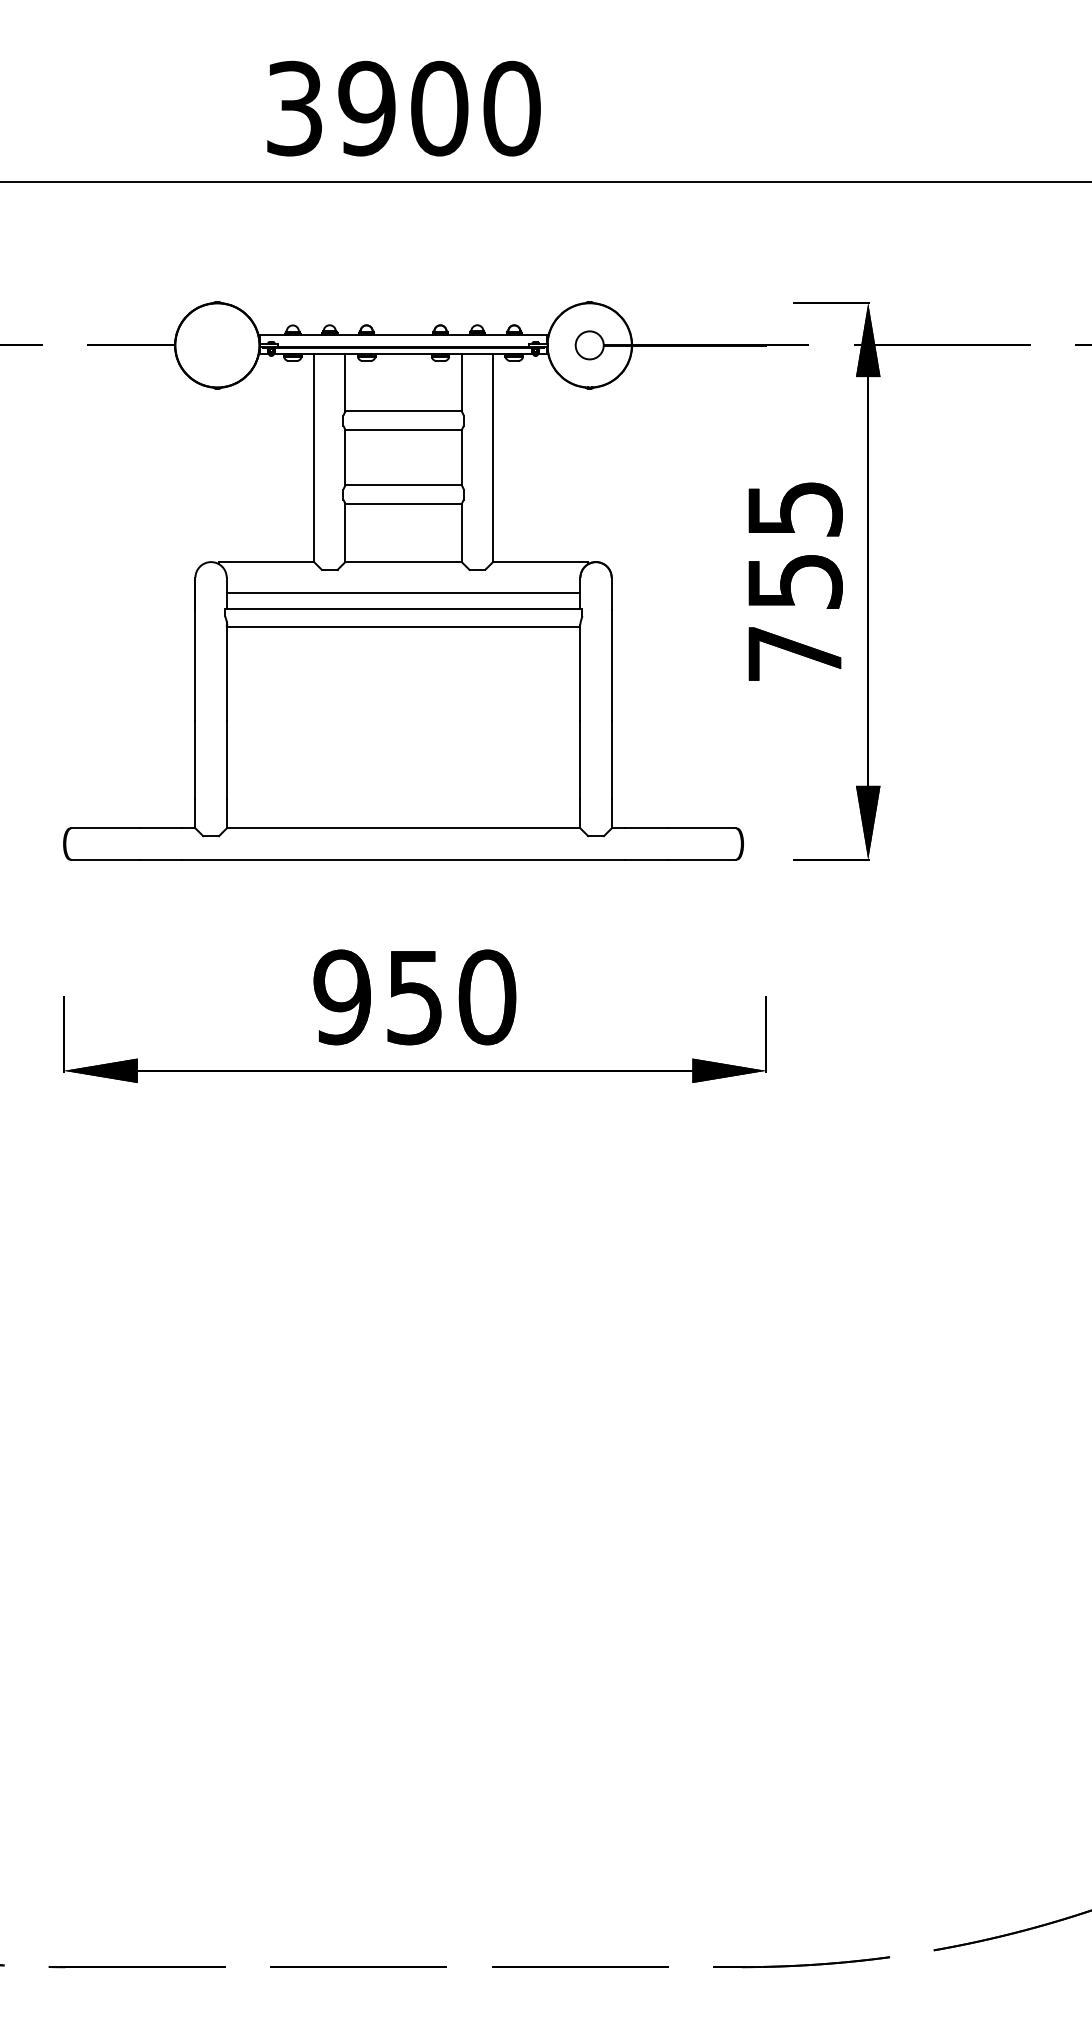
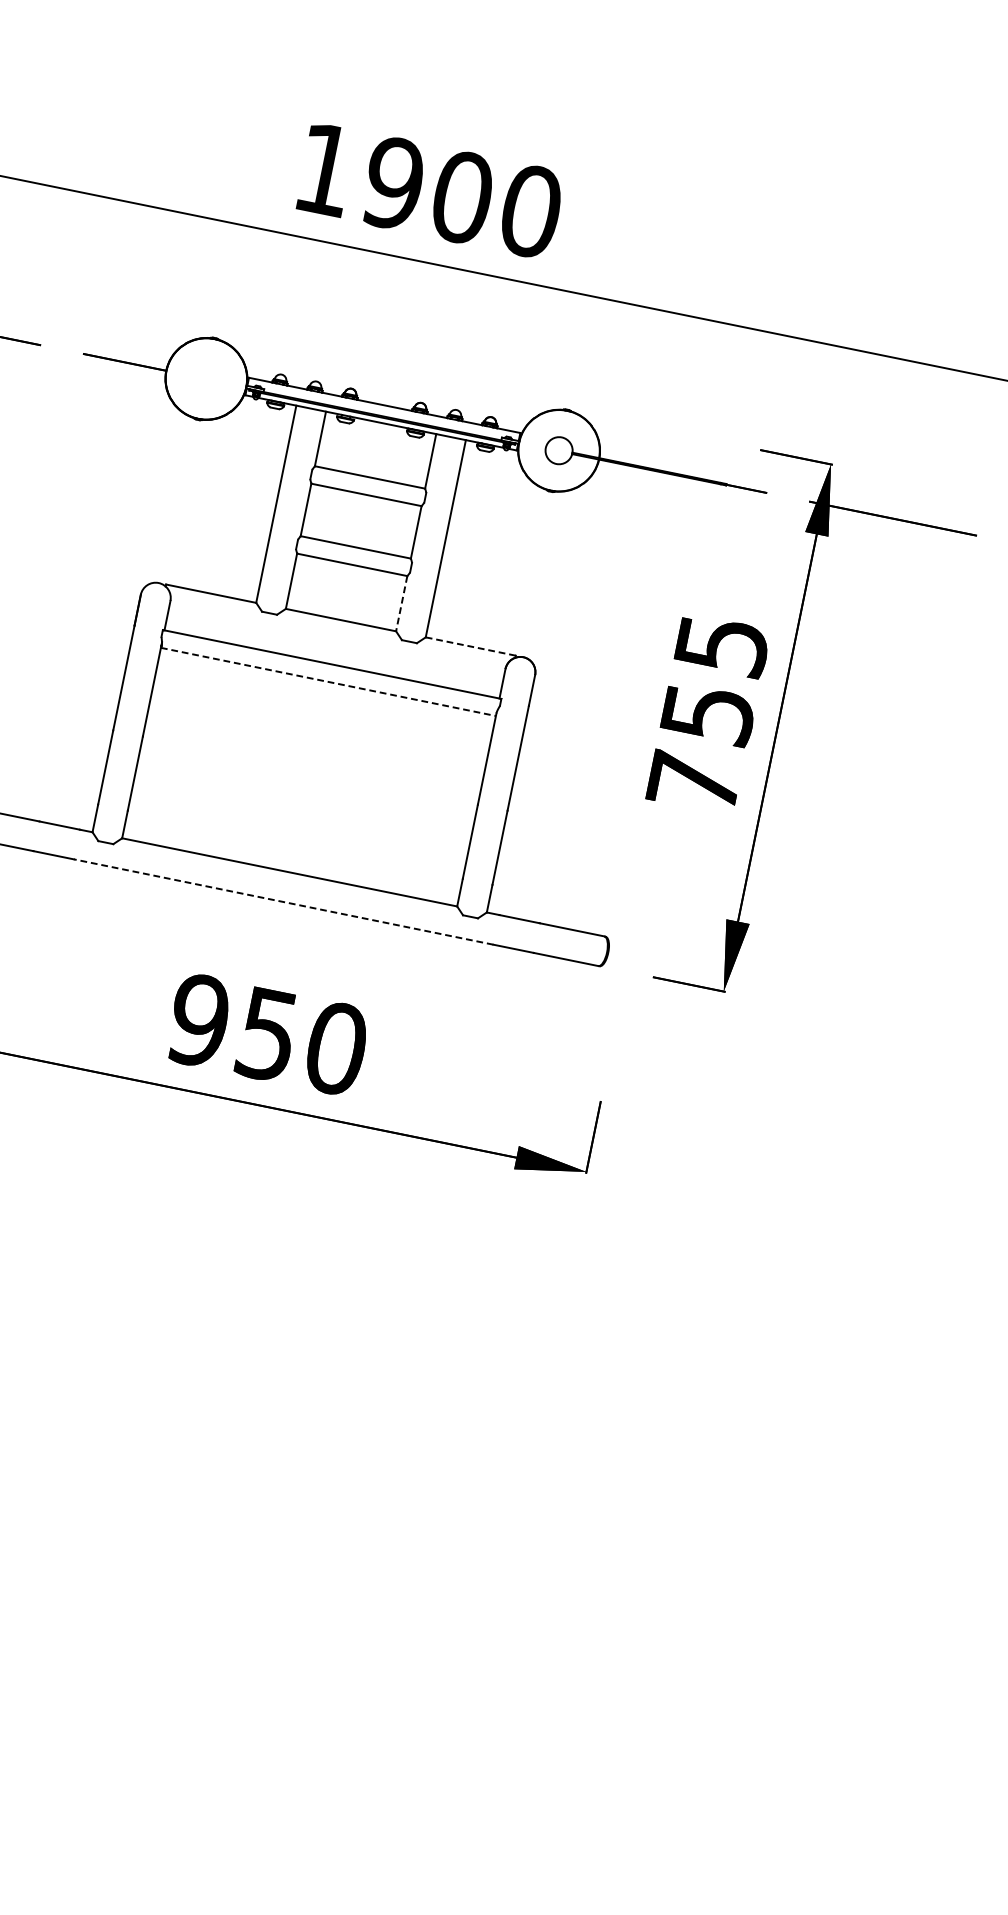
text: (294, 108) -> (325, 169), 3900 -> 1900
line: (461, 533) -> (401, 604), solid -> dashed
line: (540, 562) -> (470, 646), solid -> dashed
line: (403, 593) -> (334, 649), removed
line: (403, 627) -> (328, 682), solid -> dashed
line: (403, 859) -> (283, 901), solid -> dashed

